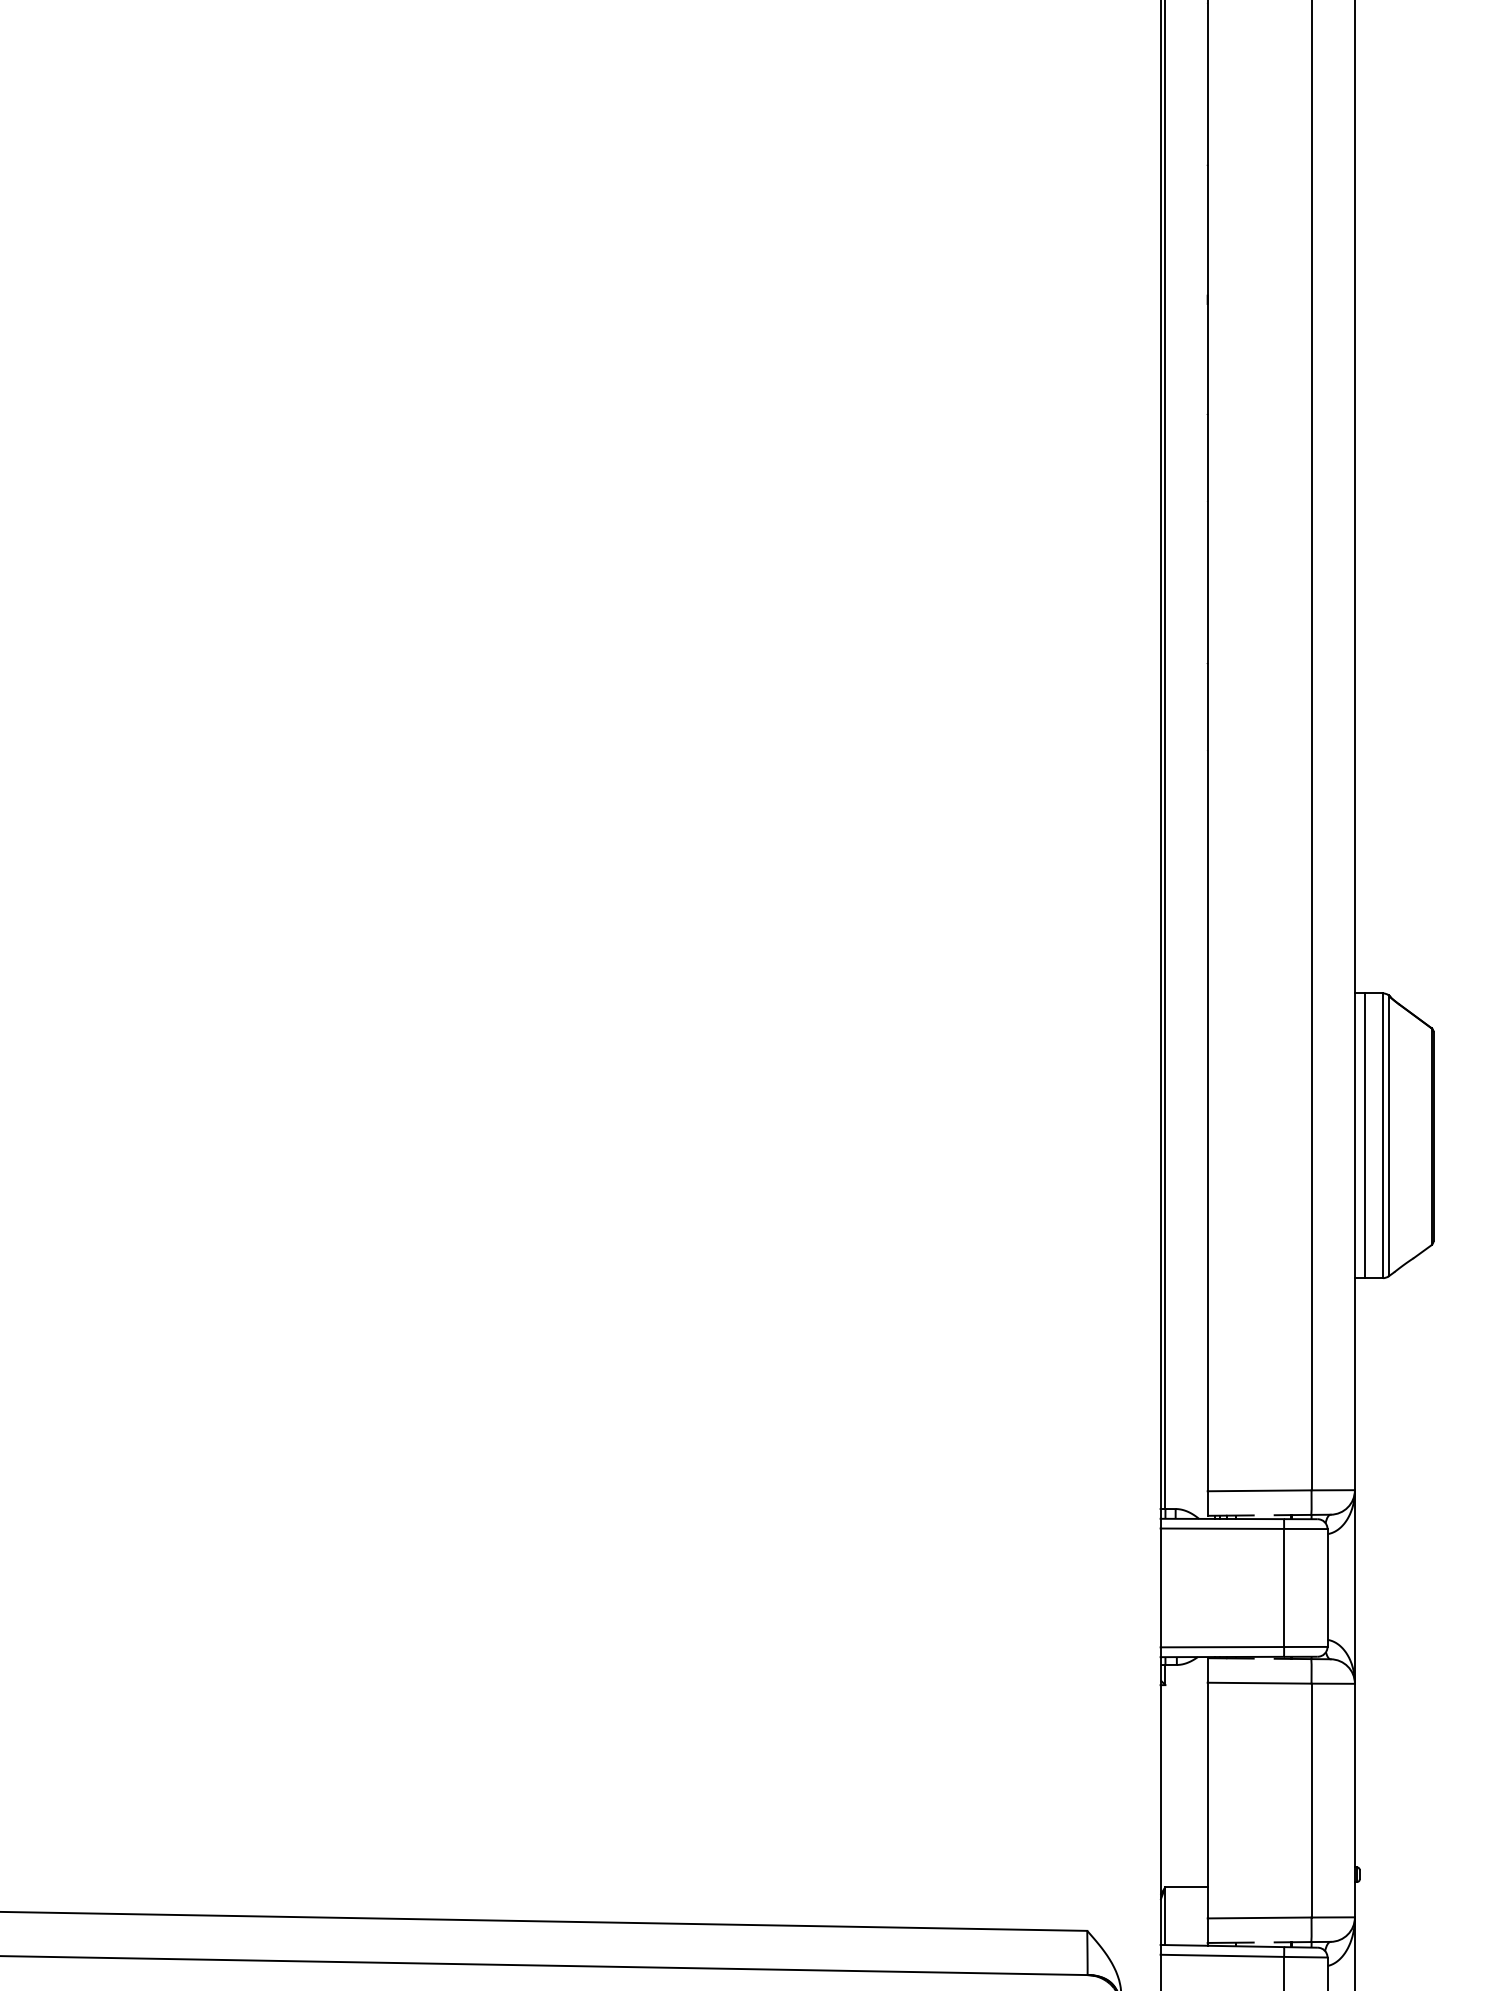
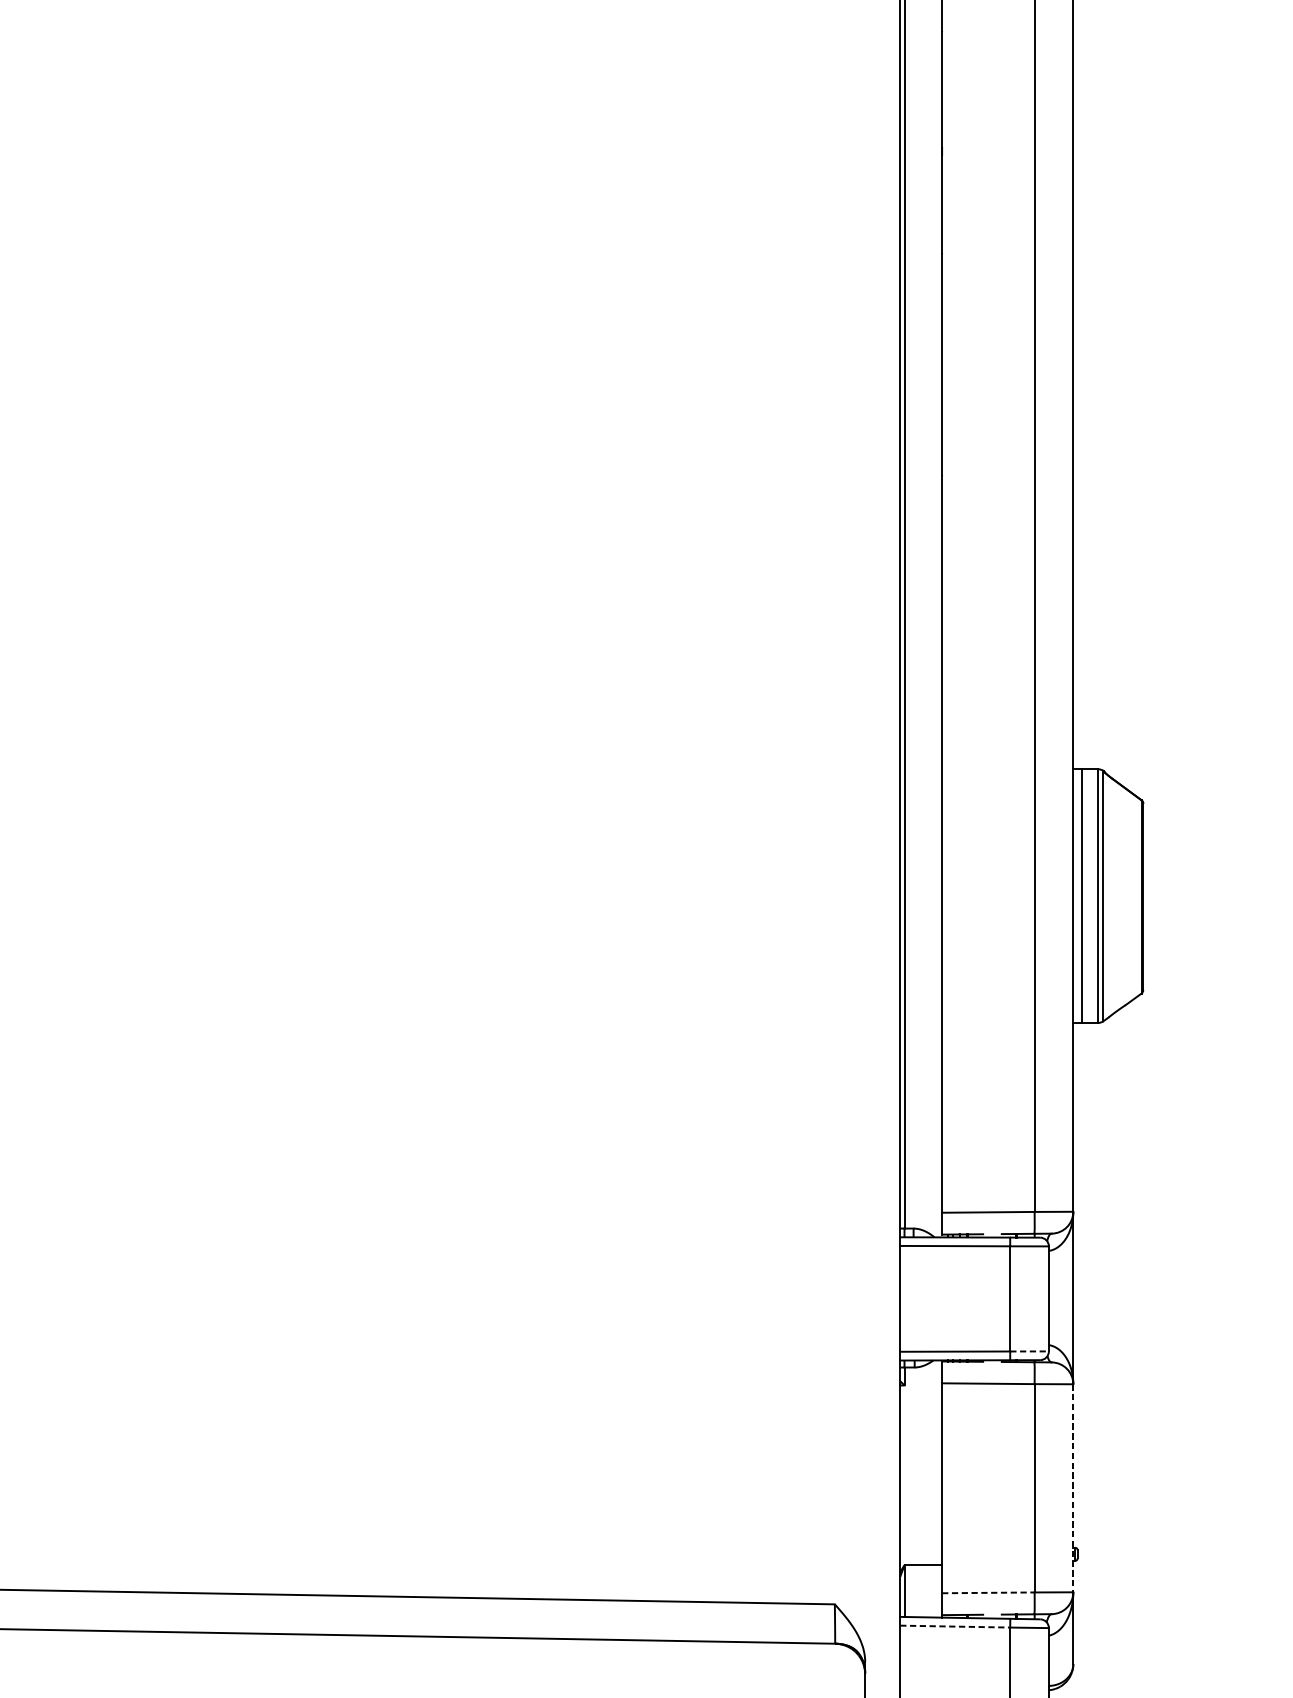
line: (1305, 1646) -> (1029, 1351), solid -> dashed
line: (1354, 1800) -> (1072, 1488), solid -> dashed
line: (1259, 1917) -> (988, 1592), solid -> dashed
line: (1222, 1955) -> (955, 1626), solid -> dashed

